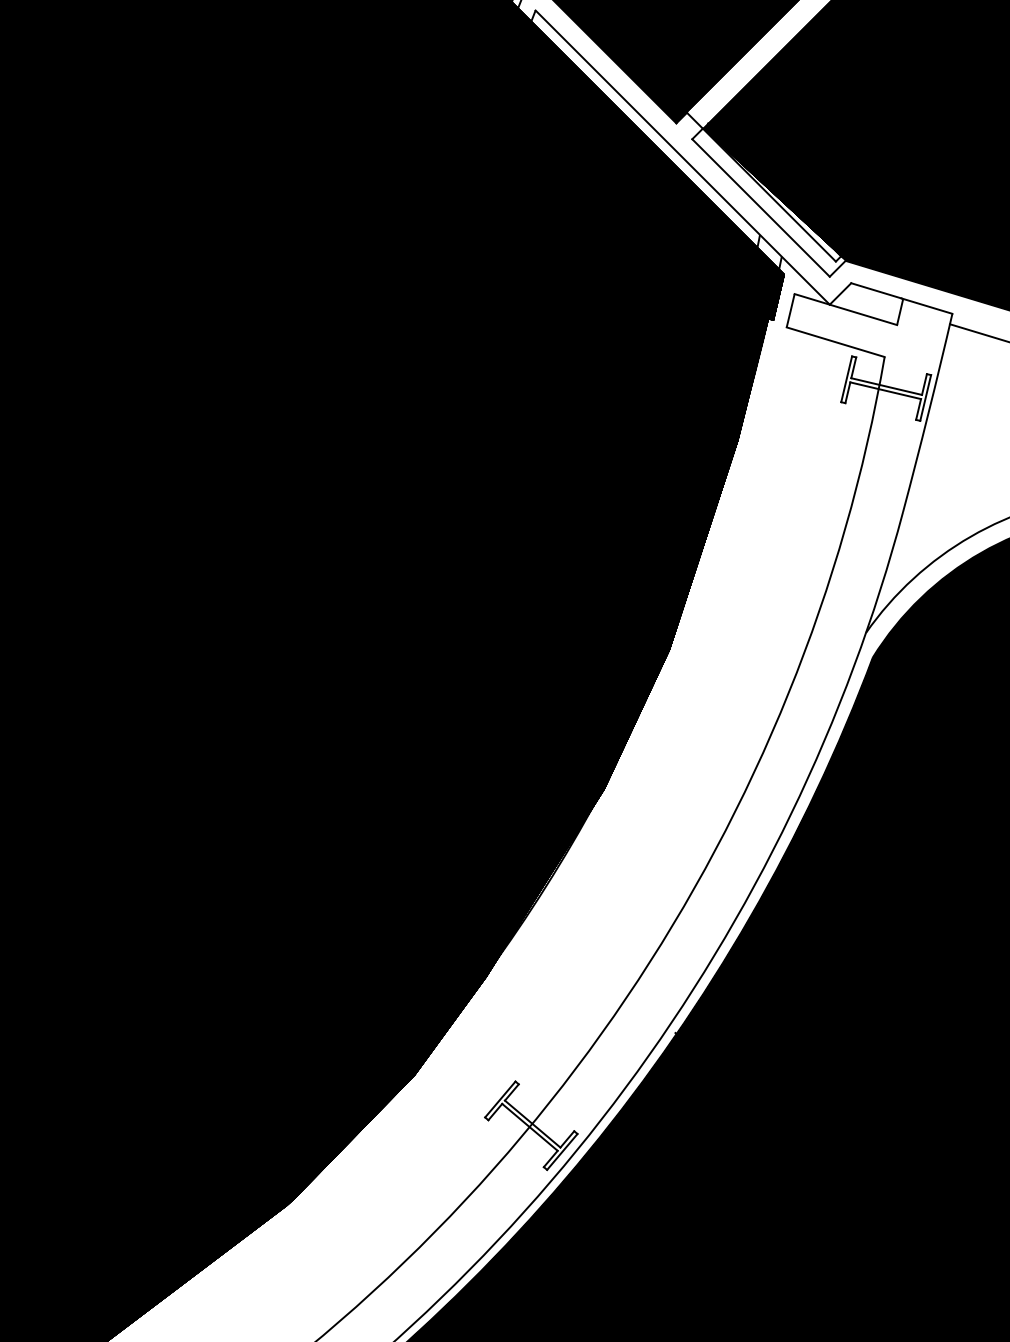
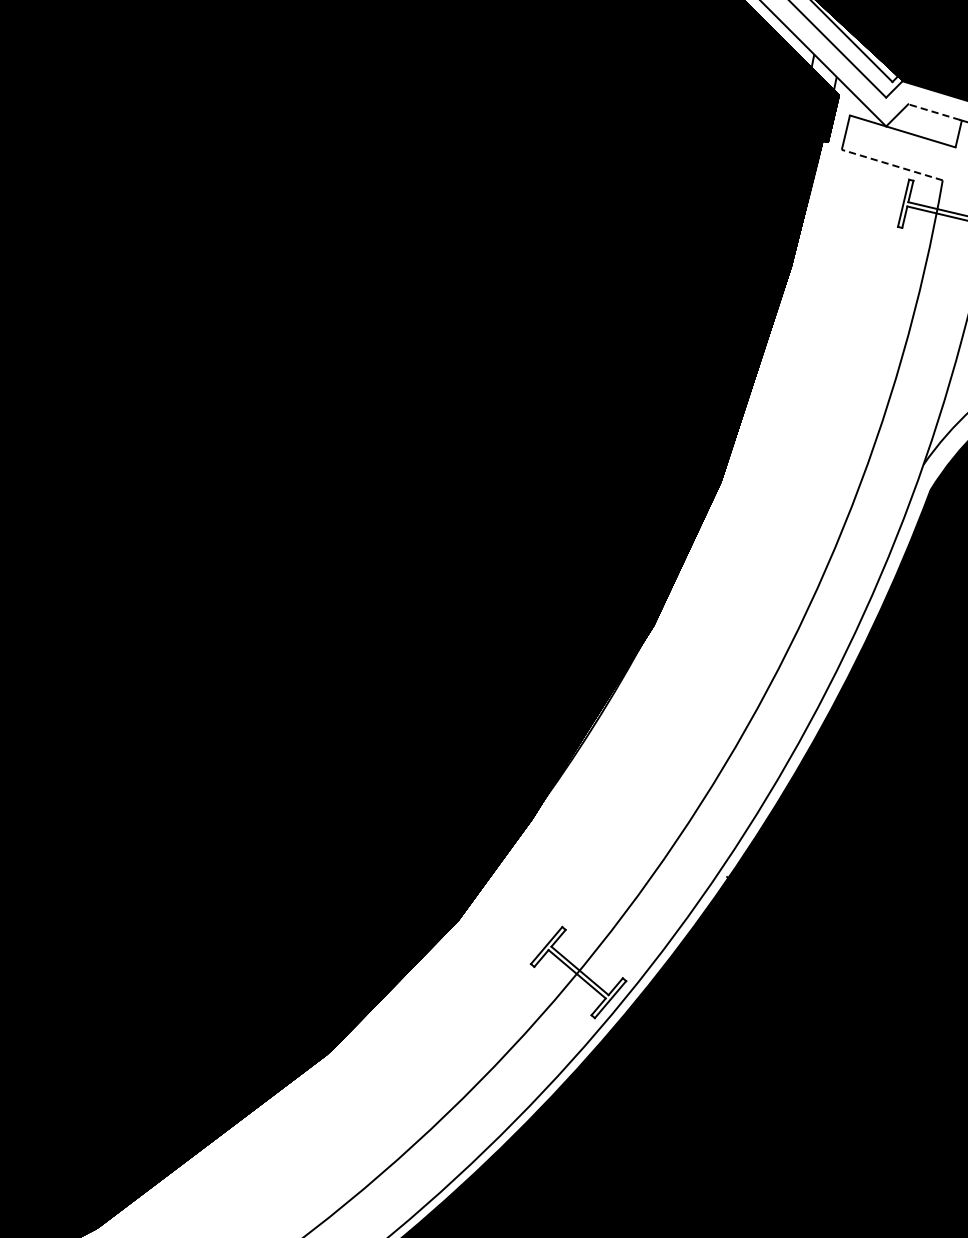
line: (875, 290) -> (933, 111), solid -> dashed
line: (835, 342) -> (892, 165), solid -> dashed

